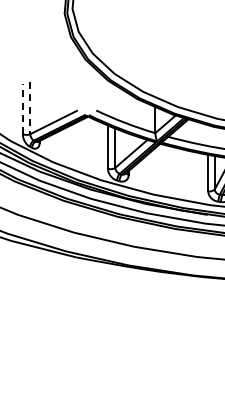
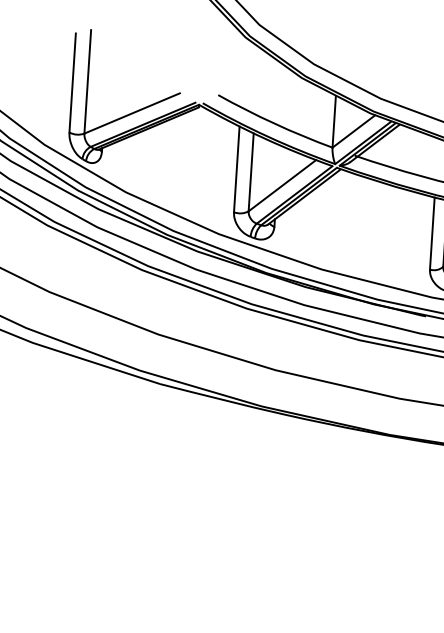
line: (30, 108) -> (88, 82), dashed -> solid
line: (22, 109) -> (72, 83), dashed -> solid

